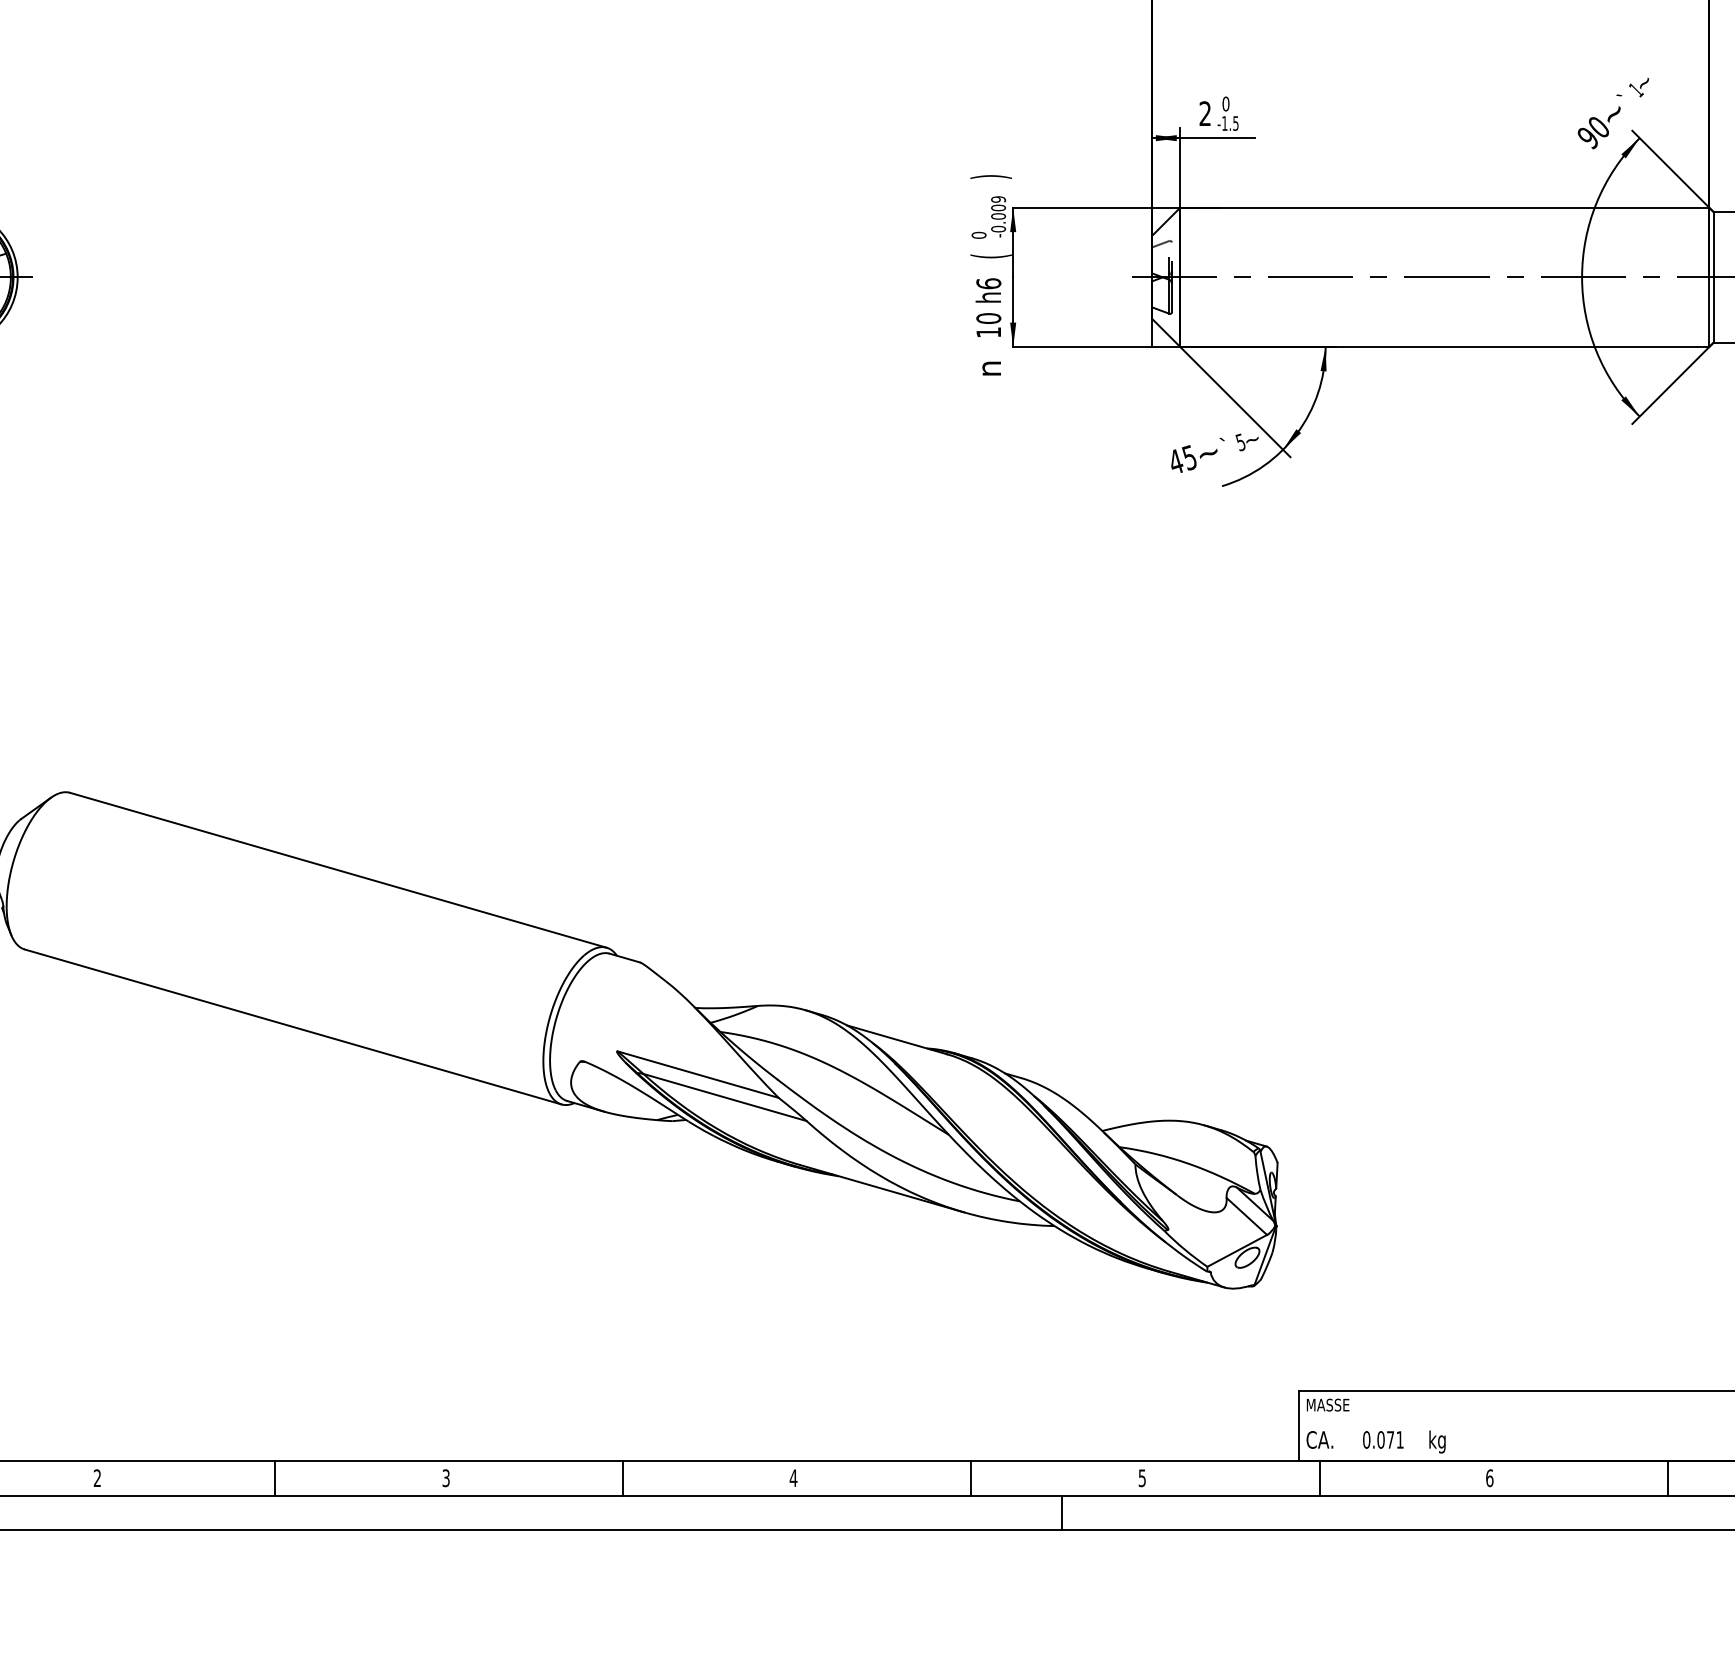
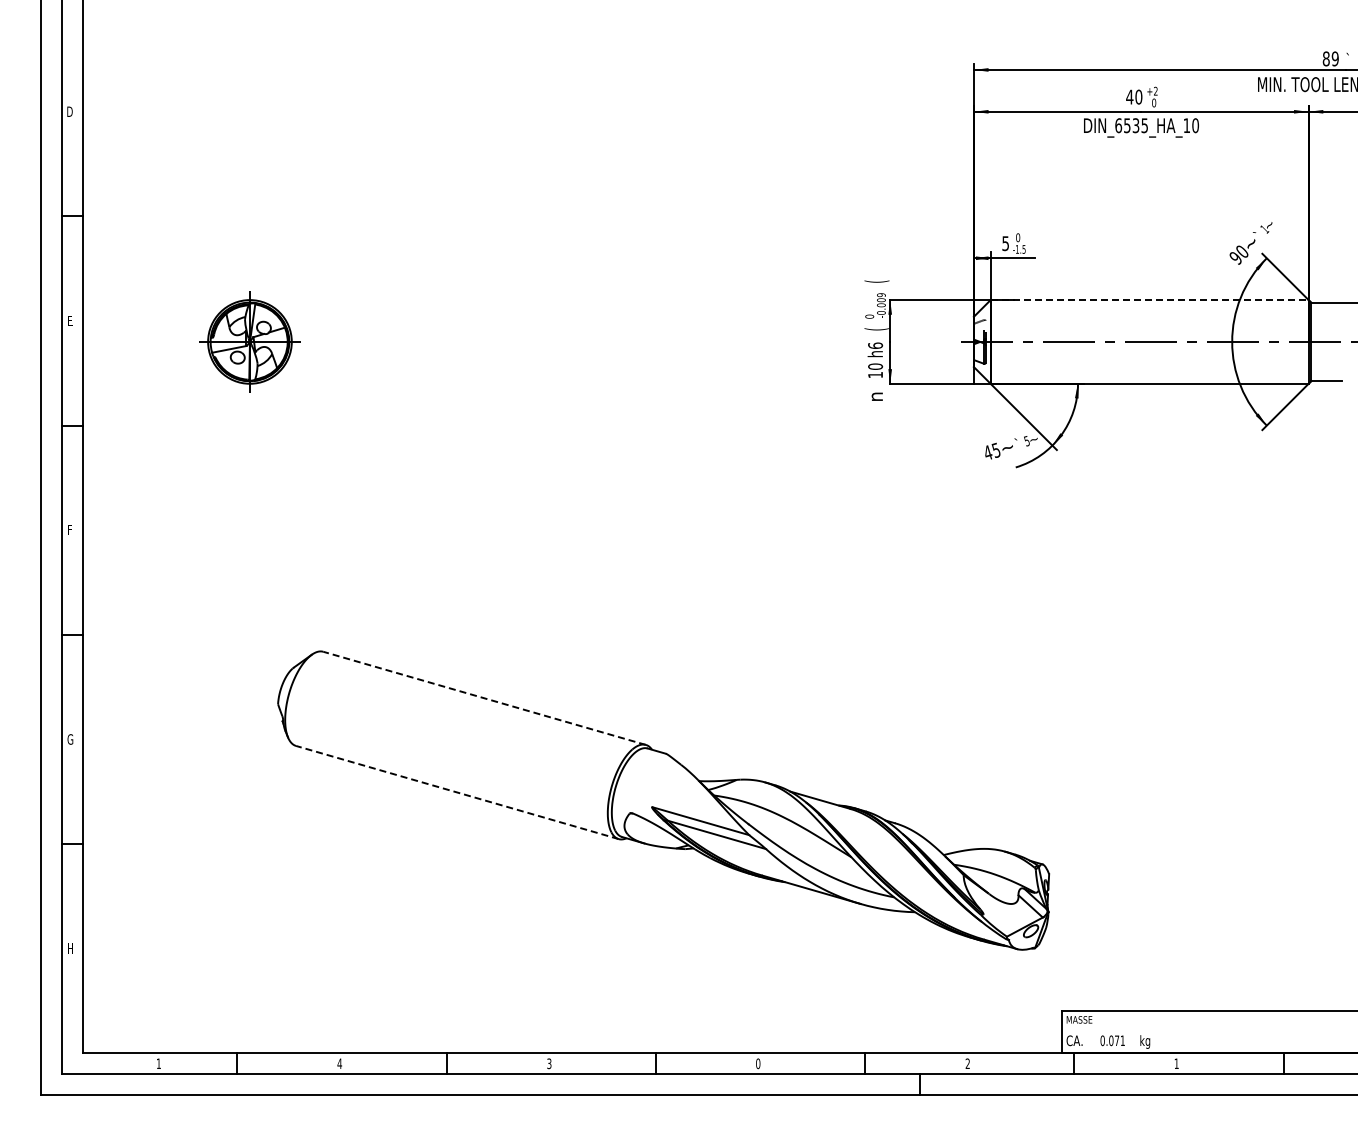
text: (1204, 113) -> (1005, 243), 2 -> 5
text: (990, 176) -> (876, 281), ) -> (
line: (1446, 208) -> (1150, 300), solid -> dashed
line: (338, 870) -> (484, 698), solid -> dashed
line: (293, 1026) -> (457, 792), solid -> dashed
text: (97, 1477) -> (339, 1063), 2 -> 4
text: (792, 1477) -> (757, 1063), 4 -> 0
text: (1141, 1477) -> (967, 1063), 5 -> 2
text: (1489, 1477) -> (1176, 1063), 6 -> 1

